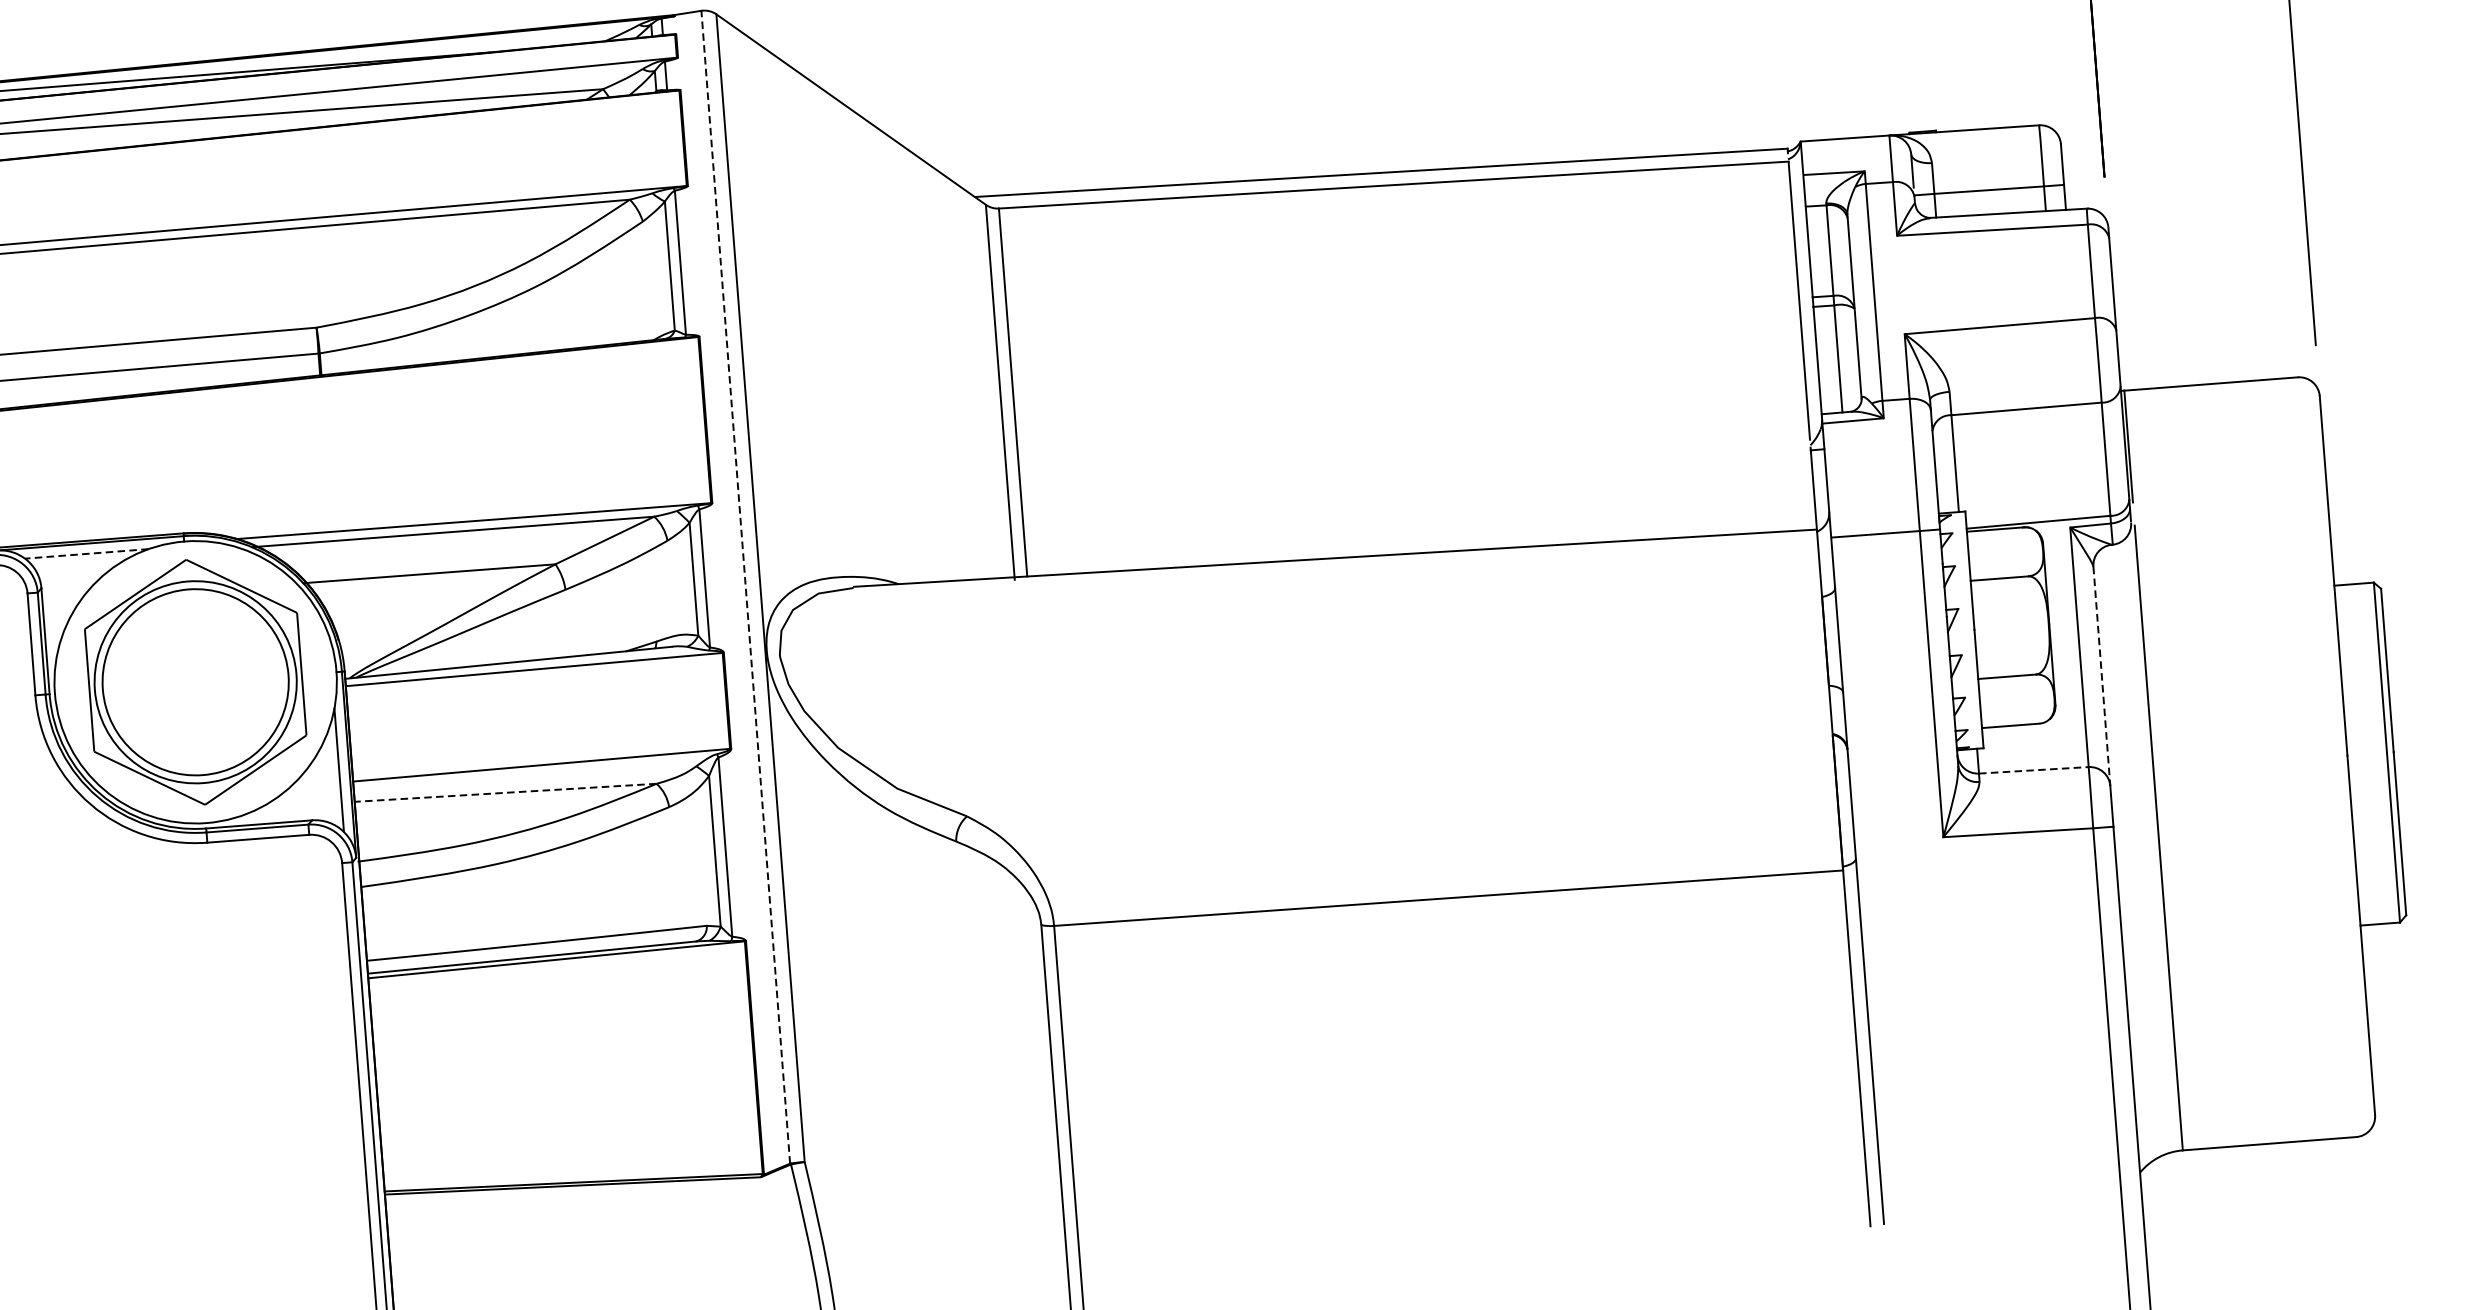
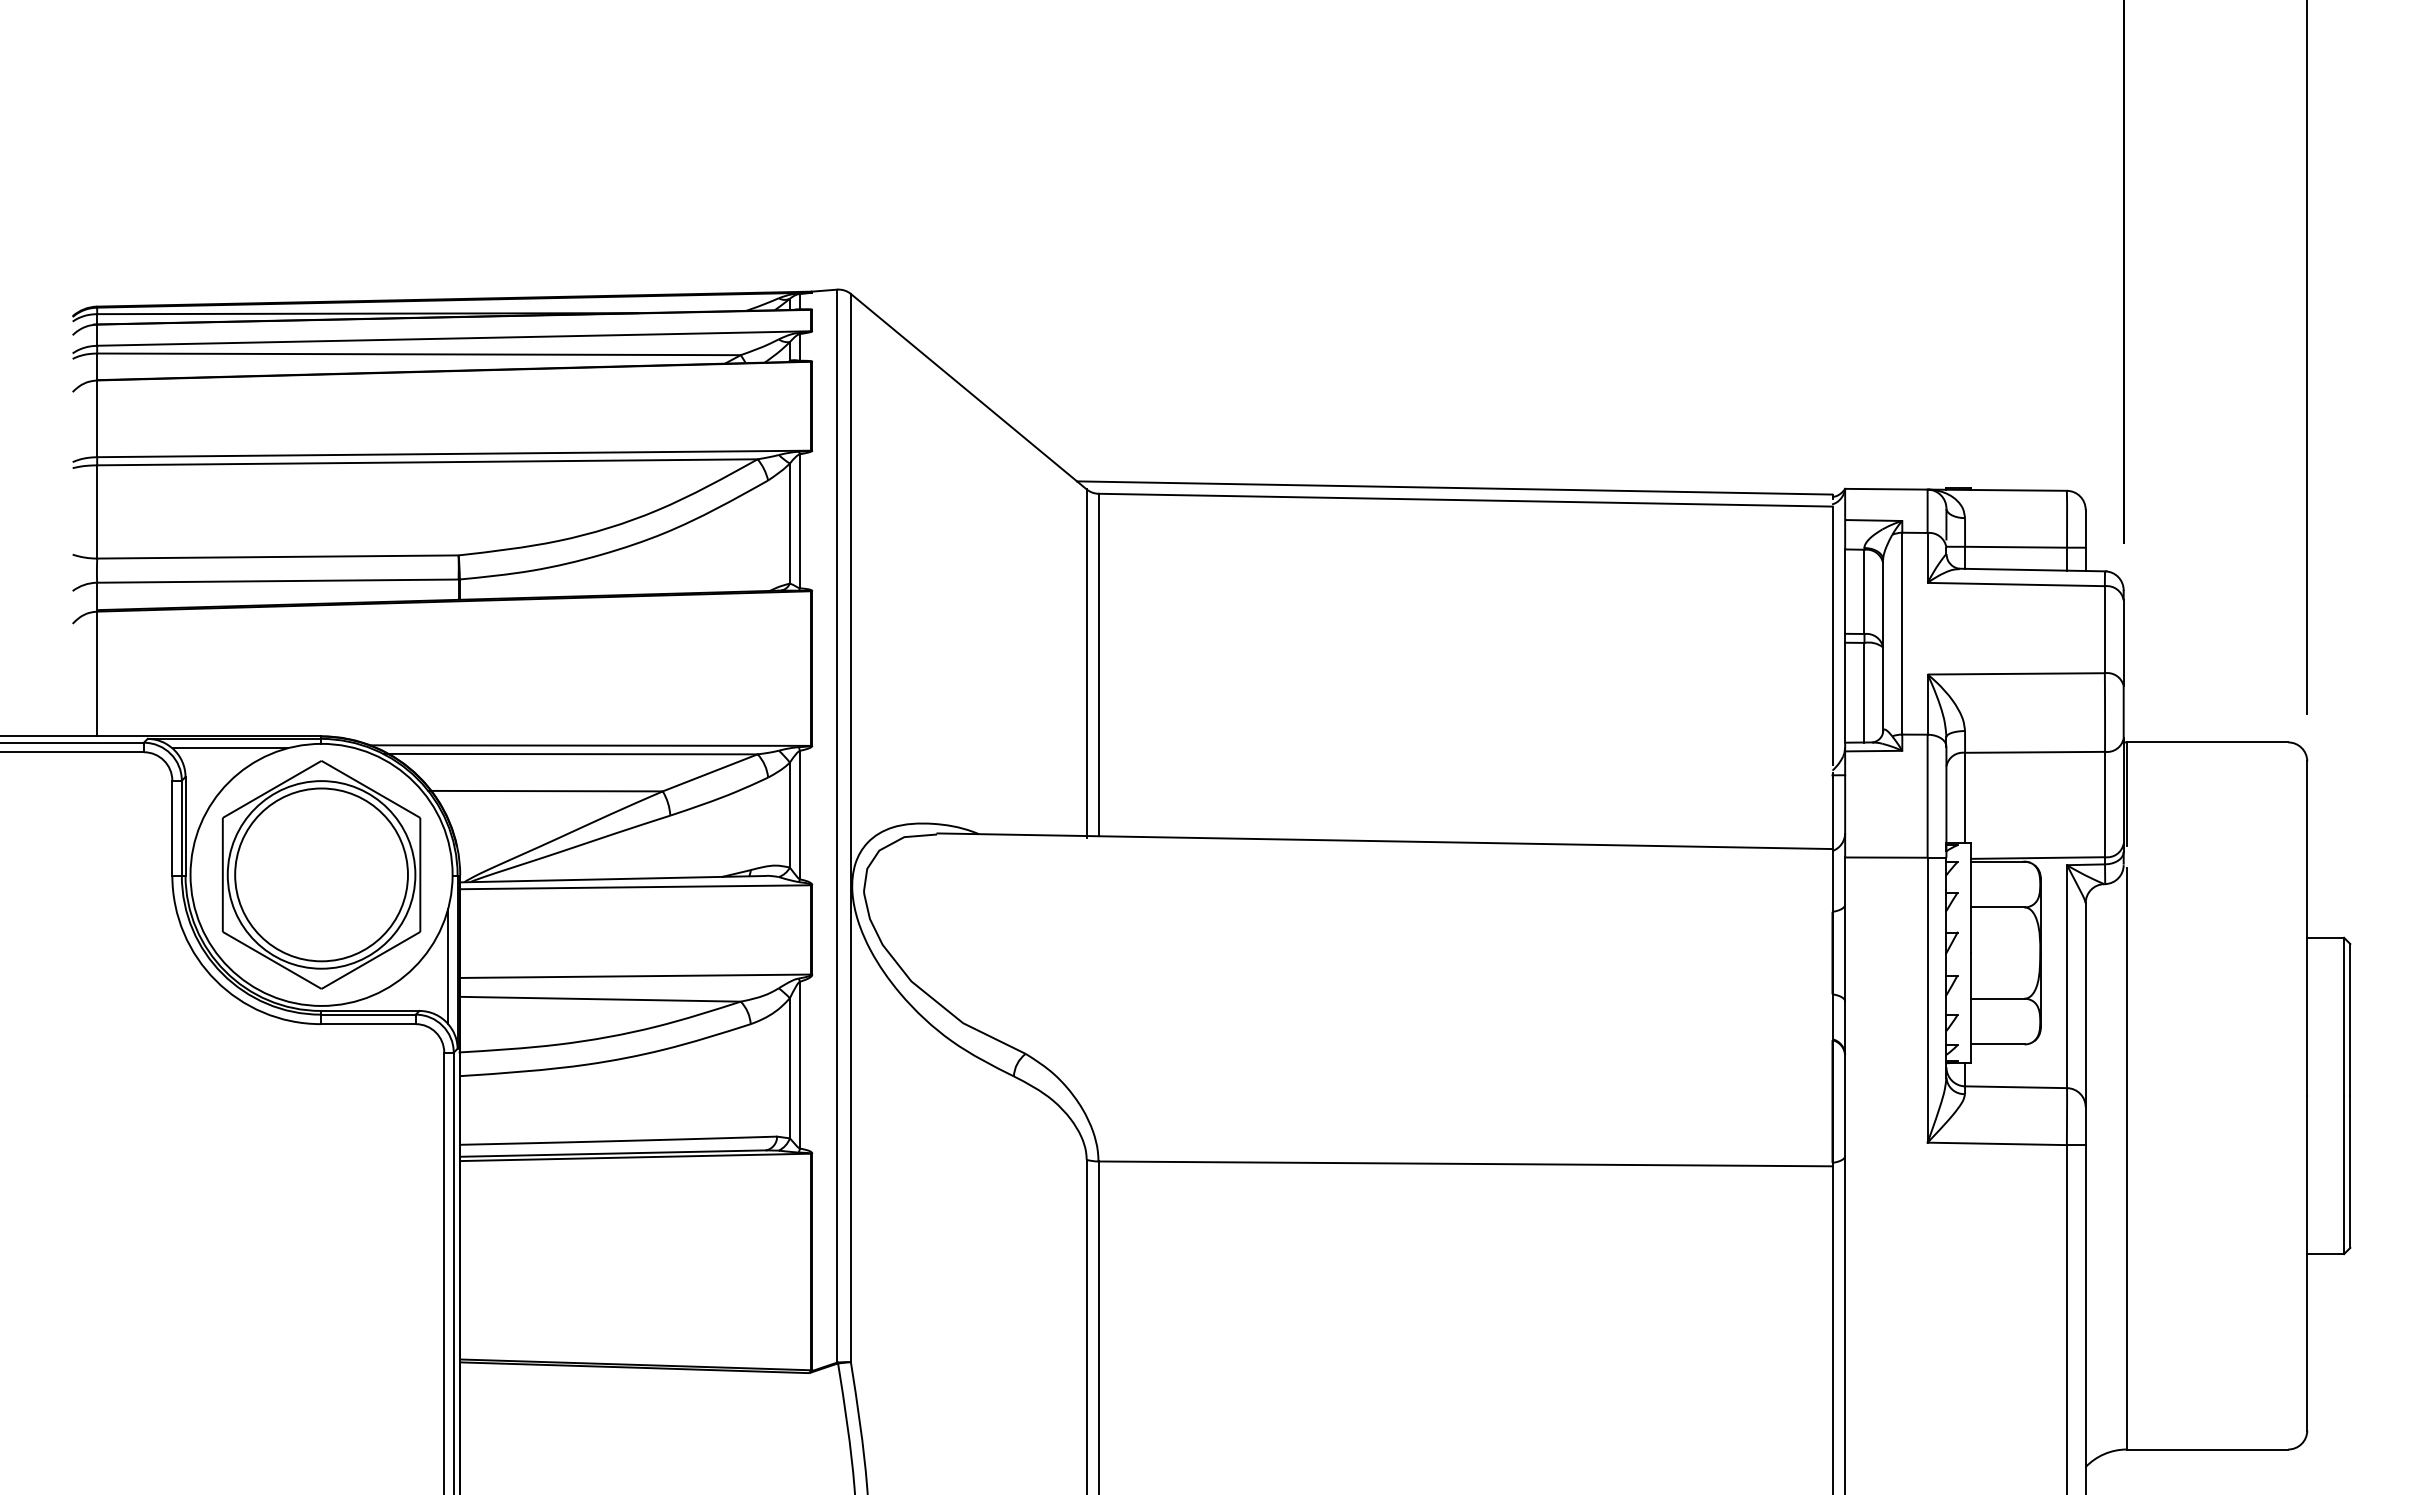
line: (87, 553) -> (230, 748), dashed -> solid
line: (745, 586) -> (837, 825), dashed -> solid
line: (2101, 676) -> (2085, 1005), dashed -> solid
line: (2034, 770) -> (2016, 1087), dashed -> solid
line: (505, 793) -> (600, 999), dashed -> solid

